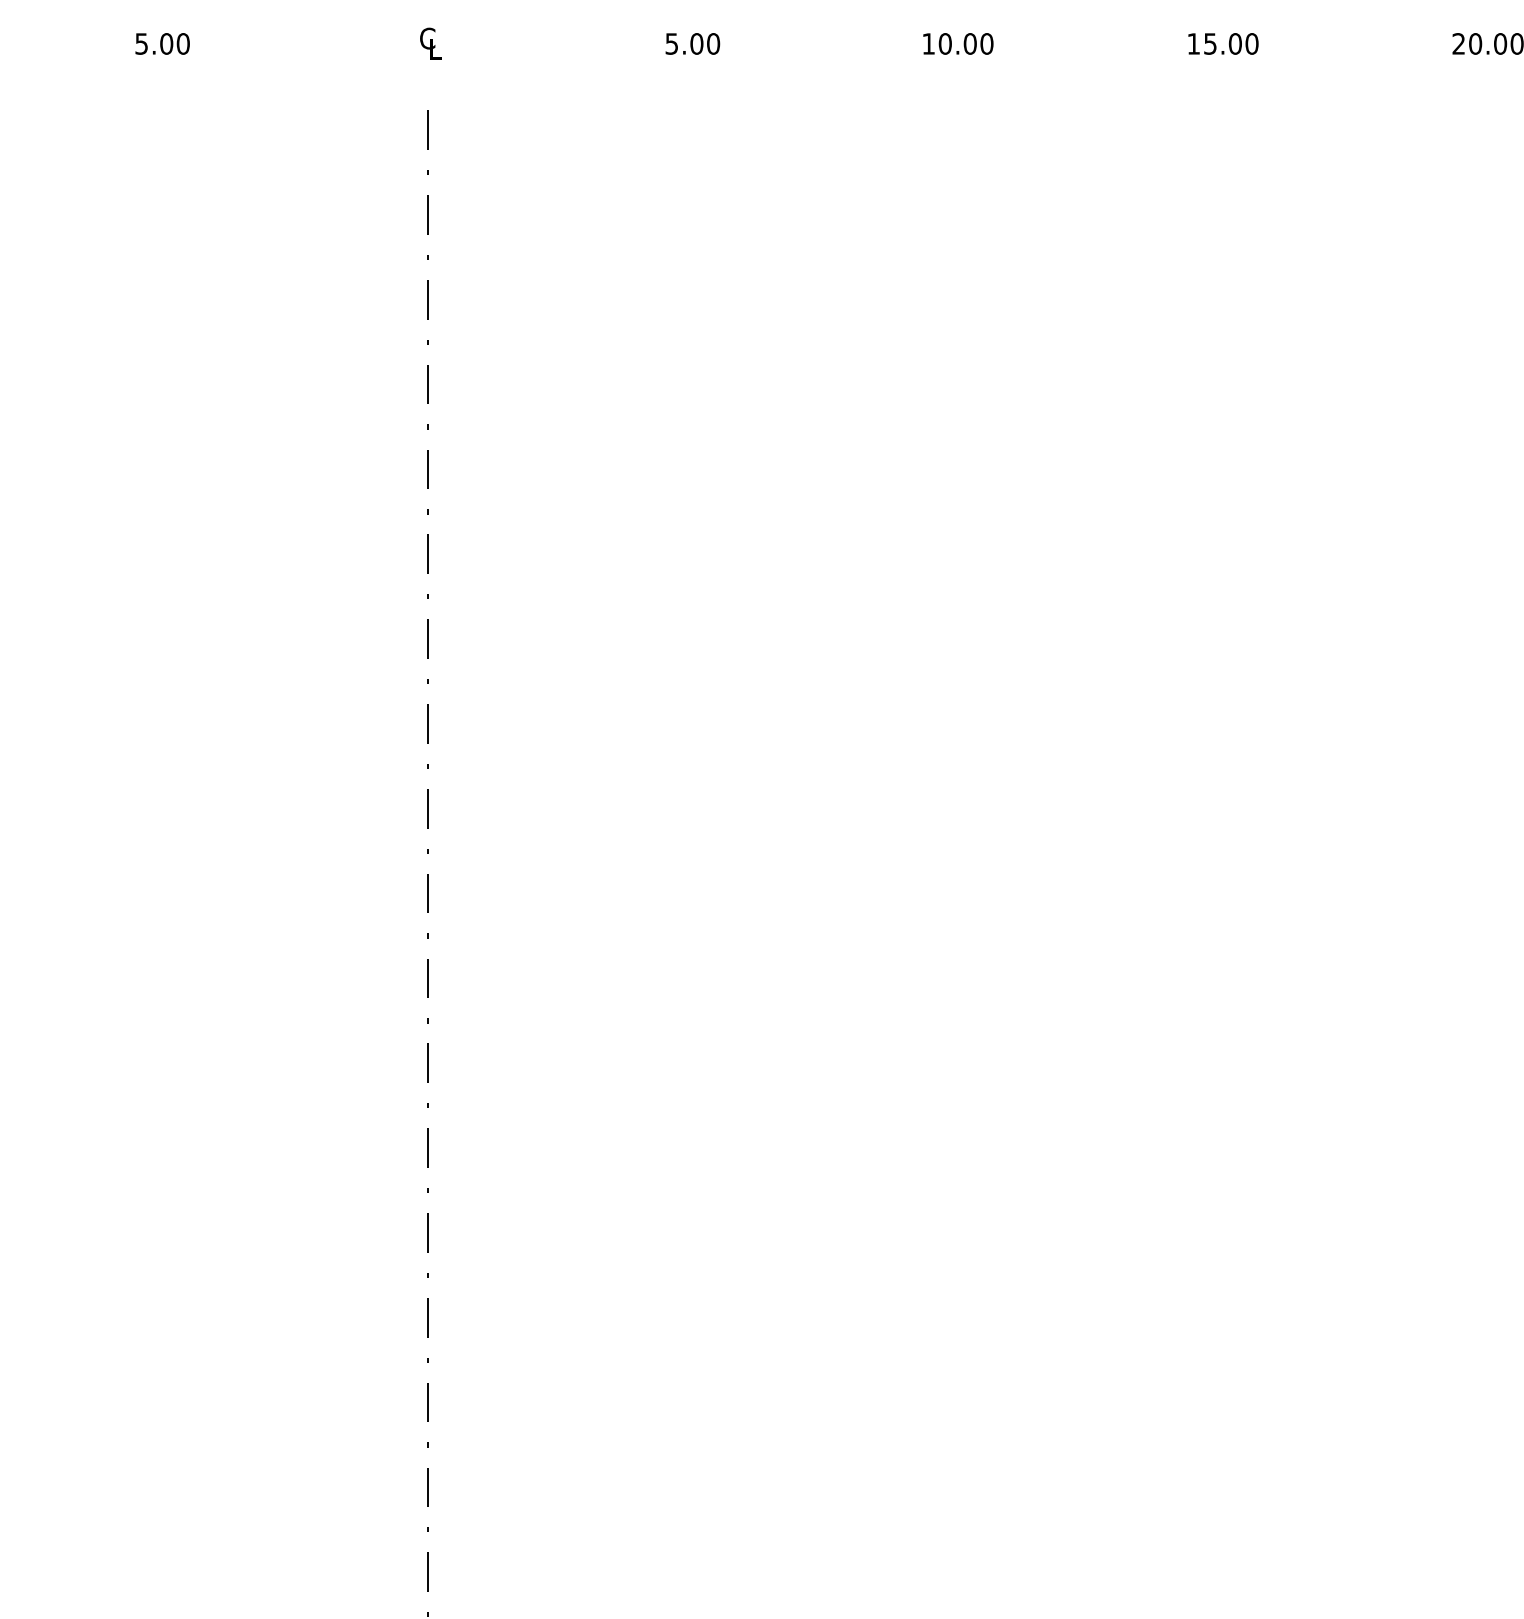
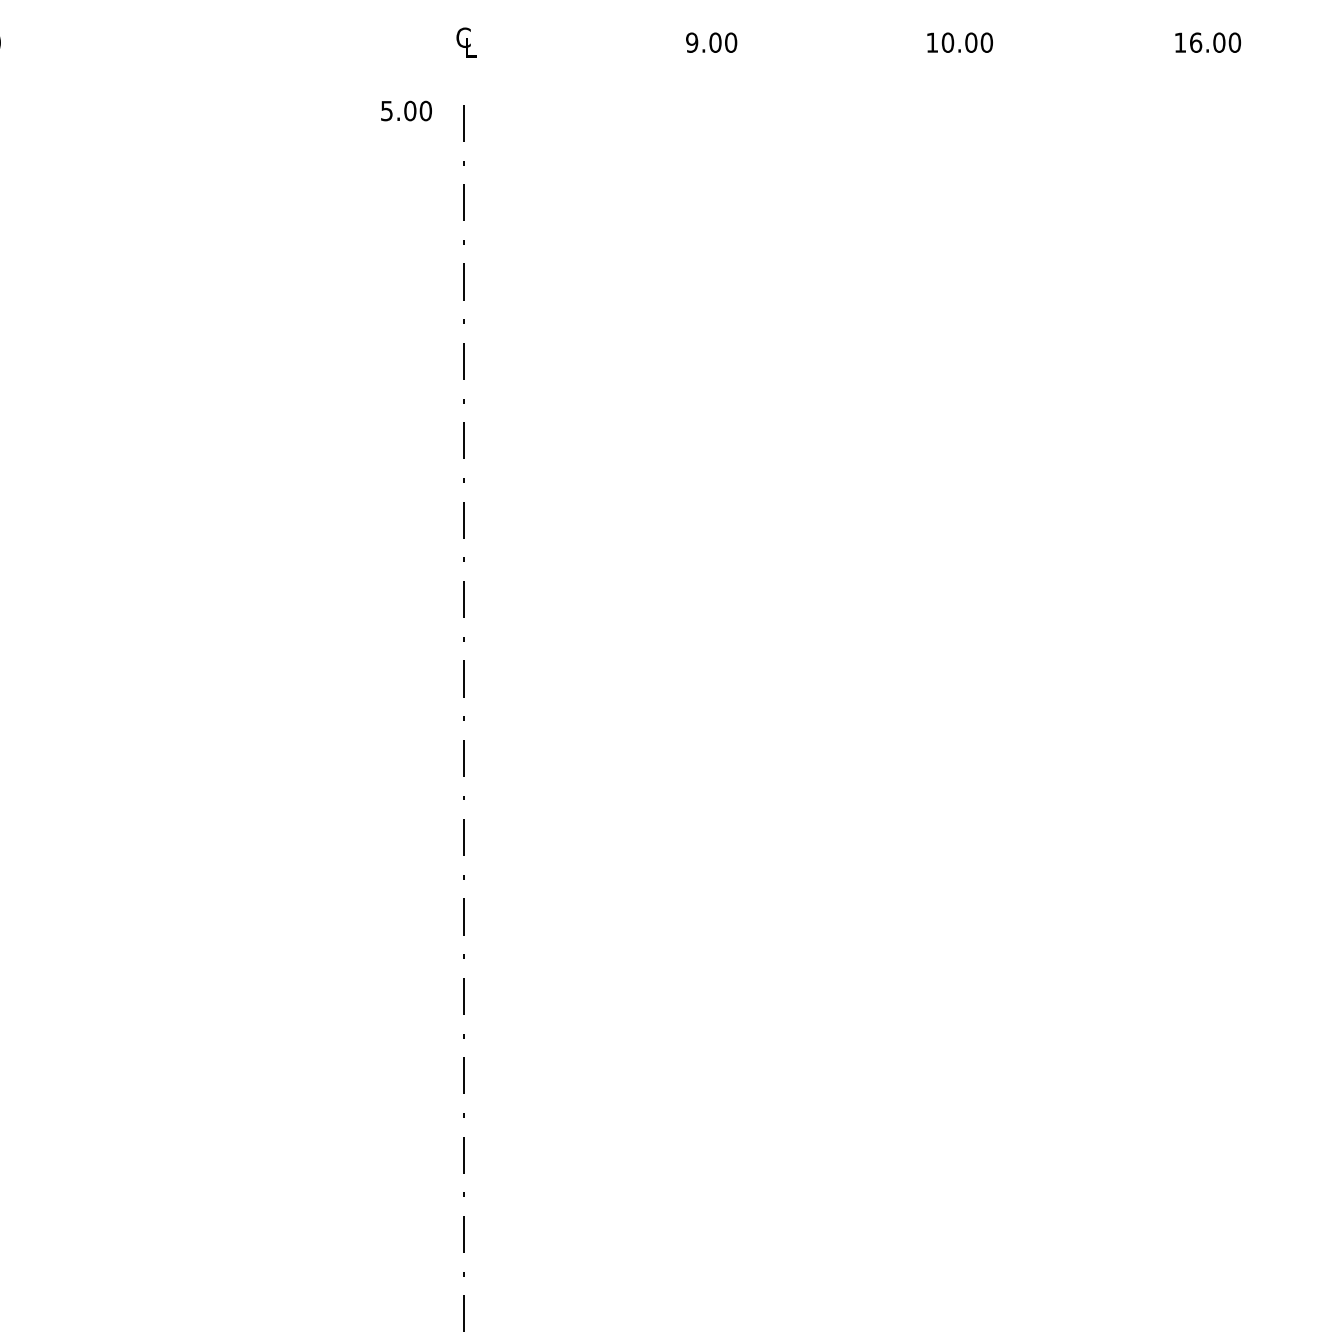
text: (162, 43) -> (406, 110), moved
text: (671, 43) -> (691, 42), 5.00 -> 9.00
text: (1210, 43) -> (1196, 42), 15.00 -> 16.00

